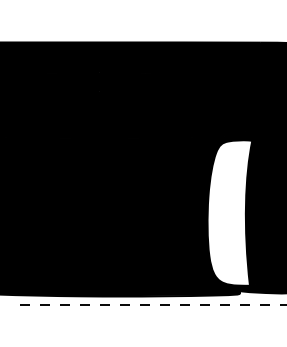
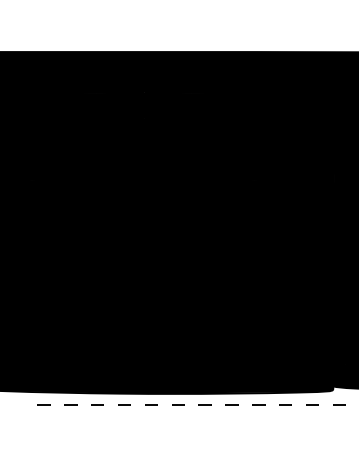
fill: (229, 212) -> (319, 280), added

